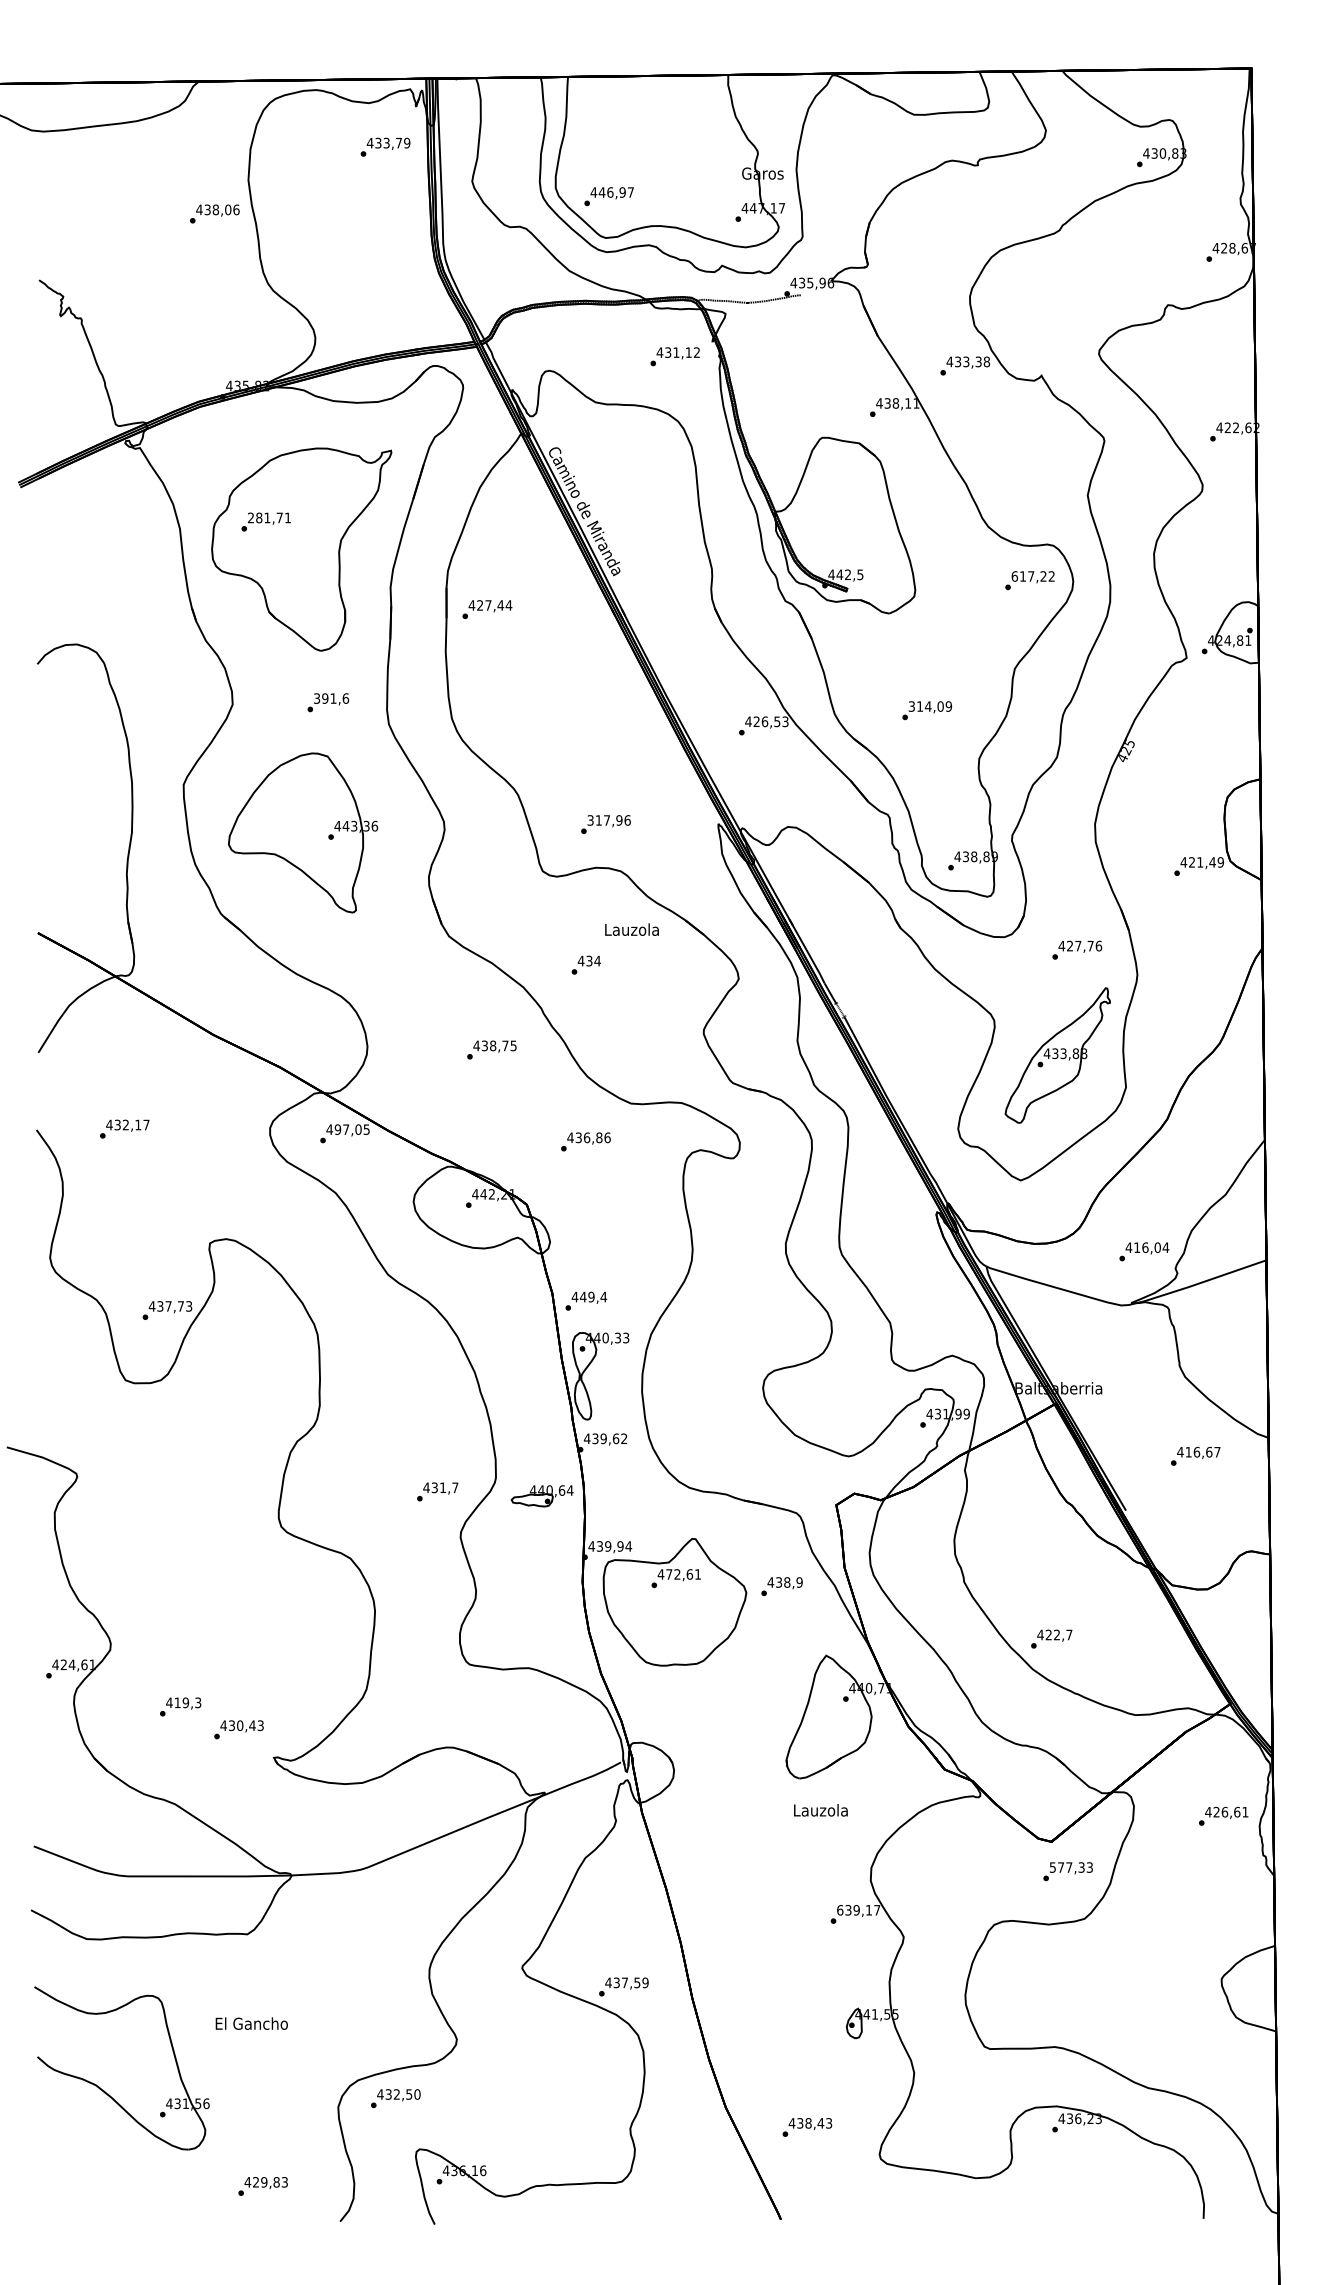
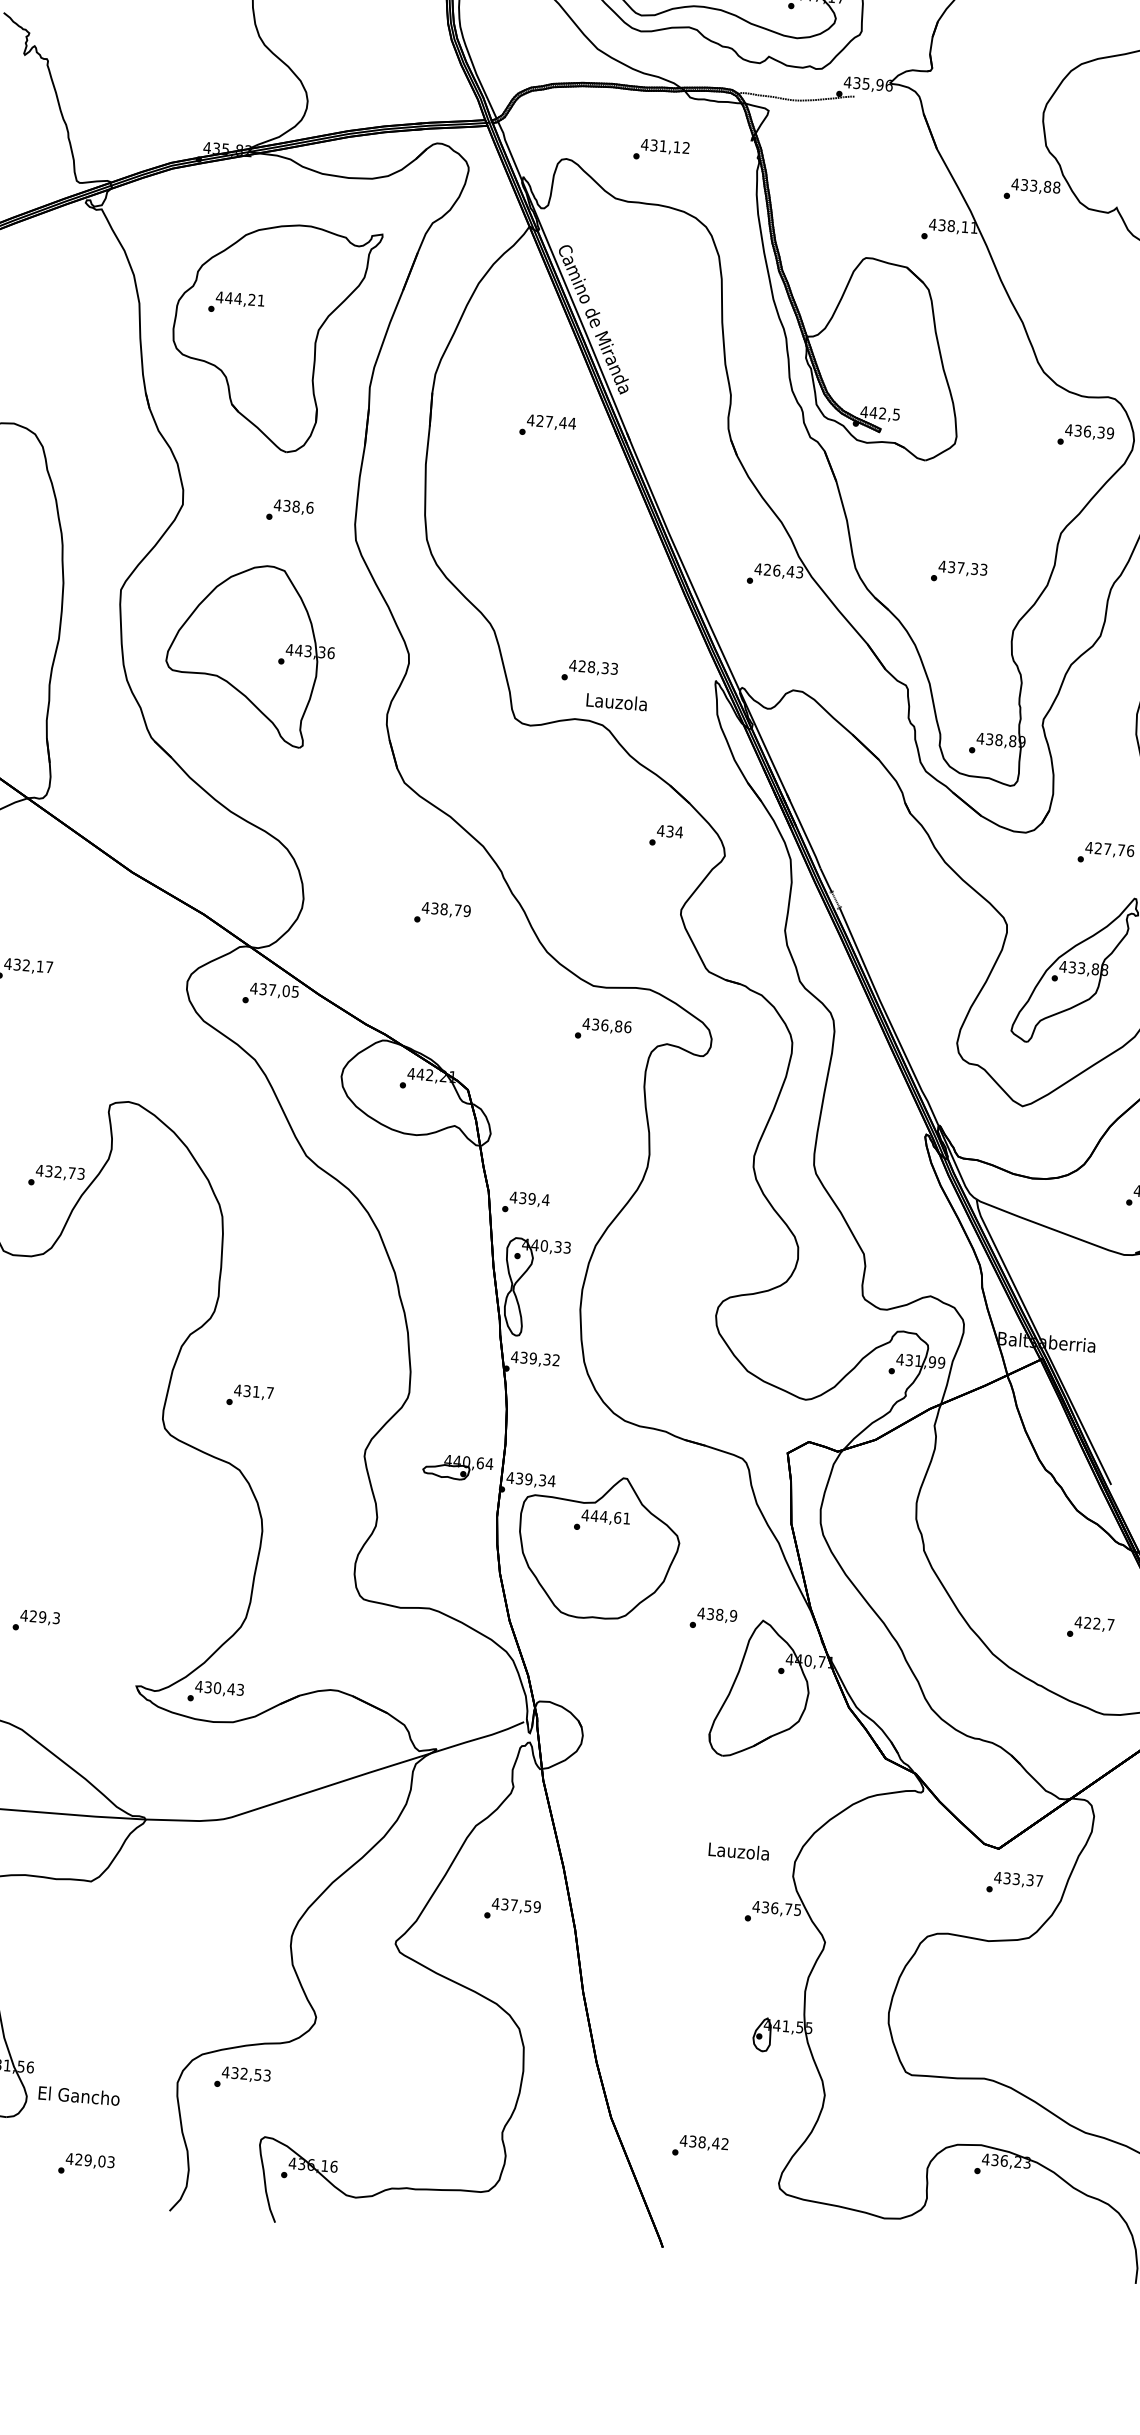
text: (674, 356) -> (660, 150), moved
text: (978, 361) -> (1047, 186), 433,38 -> 433,88
text: (264, 517) -> (234, 298), 281,71 -> 444,21
text: (1032, 576) -> (1088, 431), 617,22 -> 436,39
text: (487, 609) -> (547, 426), moved
text: (324, 698) -> (286, 505), 391,6 -> 438,6
text: (930, 706) -> (963, 568), 314,09 -> 437,33
text: (776, 721) -> (789, 571), 426,53 -> 426,43
text: (608, 820) -> (593, 667), 317,96 -> 428,33
text: (631, 929) -> (616, 701), moved
text: (585, 964) -> (665, 835), moved
text: (513, 1045) -> (467, 910), 438,75 -> 438,79
text: (337, 1129) -> (262, 989), 497,05 -> 437,05
text: (585, 1141) -> (602, 1029), moved
text: (582, 1296) -> (522, 1197), 449,4 -> 439,4
text: (168, 1306) -> (58, 1172), 437,73 -> 432,73
text: (616, 1438) -> (547, 1359), 439,62 -> 439,32
text: (437, 1491) -> (249, 1395), moved
part: (541, 1496) -> (456, 1468), moved
text: (620, 1546) -> (542, 1480), 439,94 -> 439,34
text: (672, 1574) -> (598, 1516), 472,61 -> 444,61
text: (781, 1586) -> (712, 1618), moved
text: (1051, 1638) -> (1090, 1627), moved
text: (177, 1702) -> (33, 1615), 419,3 -> 429,3
text: (238, 1729) -> (215, 1692), moved
text: (820, 1810) -> (738, 1851), moved
text: (1070, 1867) -> (1017, 1879), 577,33 -> 433,37
text: (858, 1910) -> (776, 1908), 639,17 -> 436,75
text: (623, 1986) -> (512, 1909), moved
text: (251, 2023) -> (78, 2095), moved
text: (417, 2094) -> (267, 2075), 432,50 -> 432,53
text: (829, 2123) -> (725, 2144), 438,43 -> 438,42
text: (276, 2182) -> (101, 2161), 429,83 -> 429,03

